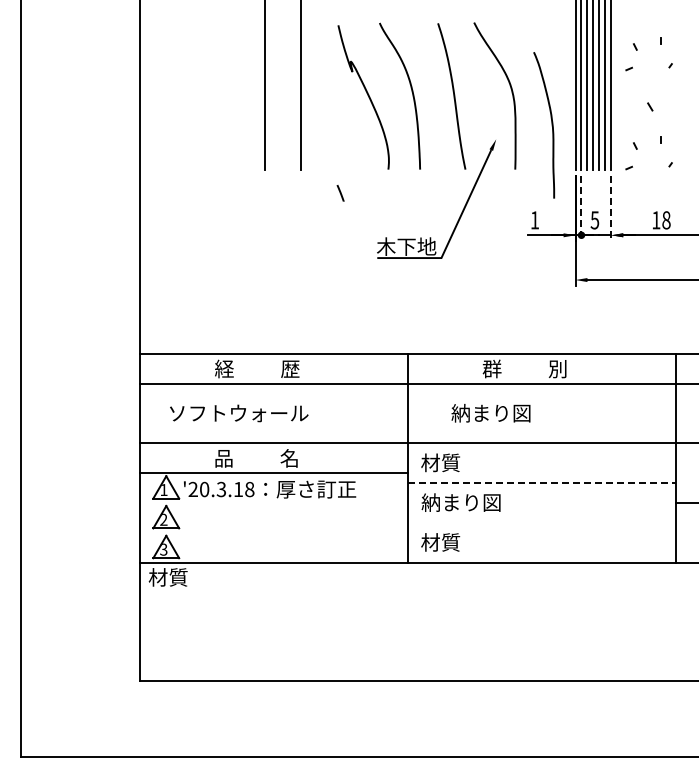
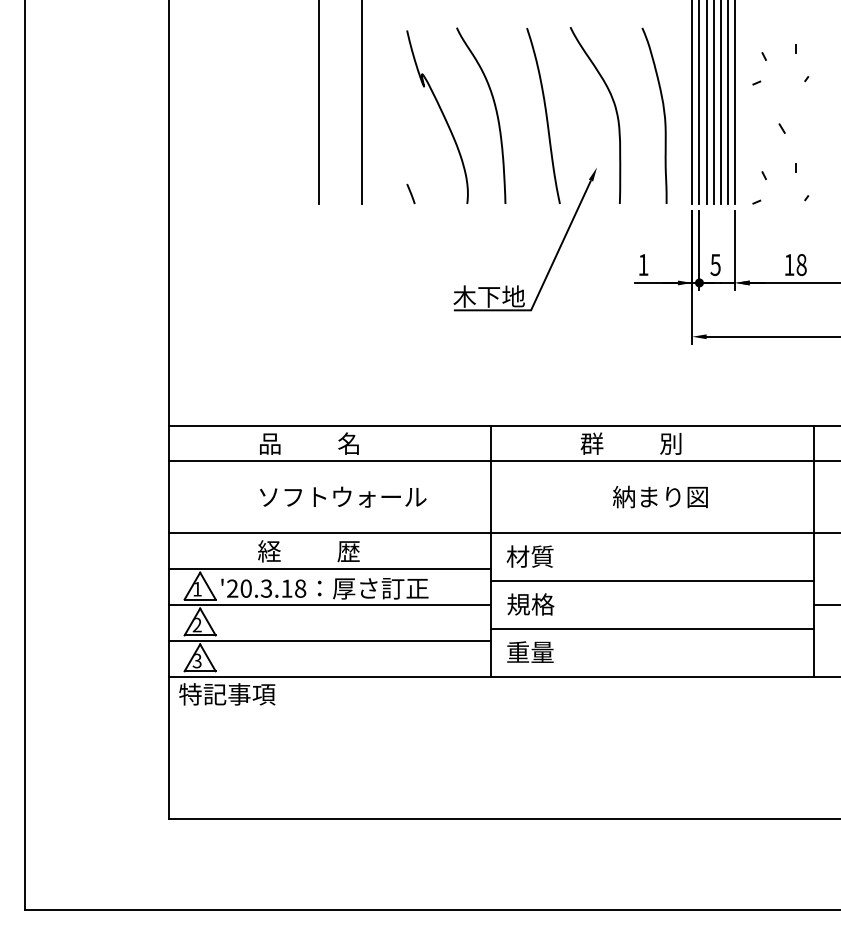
curve: (551, 125) -> (663, 116), moved
line: (340, 193) -> (410, 194), moved
line: (581, 208) -> (699, 250), dashed -> solid
line: (611, 208) -> (735, 250), dashed -> solid
text: (257, 368) -> (309, 443), 経          歴 -> 品          名
text: (239, 413) -> (343, 497), moved
text: (490, 413) -> (659, 497), moved
text: (256, 458) -> (308, 551), 品          名 -> 経          歴
line: (542, 483) -> (652, 581), dashed -> solid
text: (460, 502) -> (553, 604), 納まり図 -> 規格
line: (273, 503) -> (329, 605), added
line: (541, 522) -> (651, 628), added
line: (273, 532) -> (329, 640), added
text: (440, 542) -> (529, 652), 材質 -> 重量
text: (188, 577) -> (226, 694), 材質 -> 特記事項

